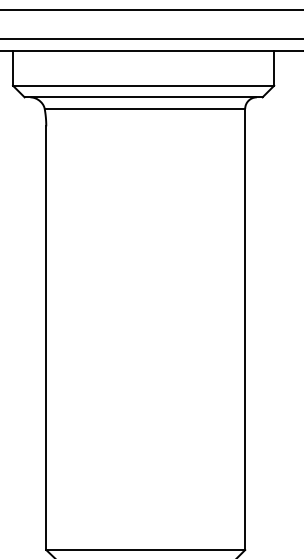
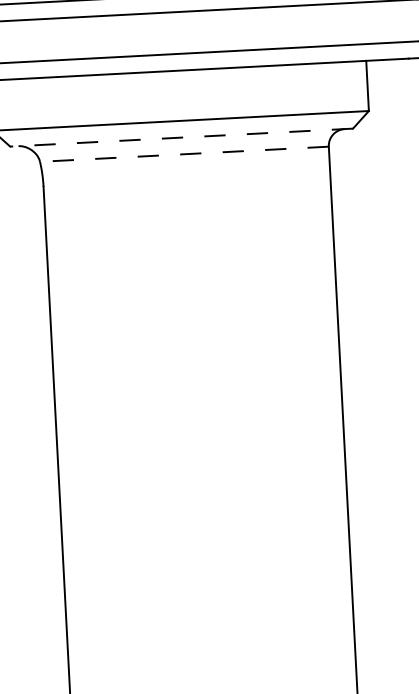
line: (143, 97) -> (181, 137), solid -> dashed
line: (144, 108) -> (183, 153), solid -> dashed

